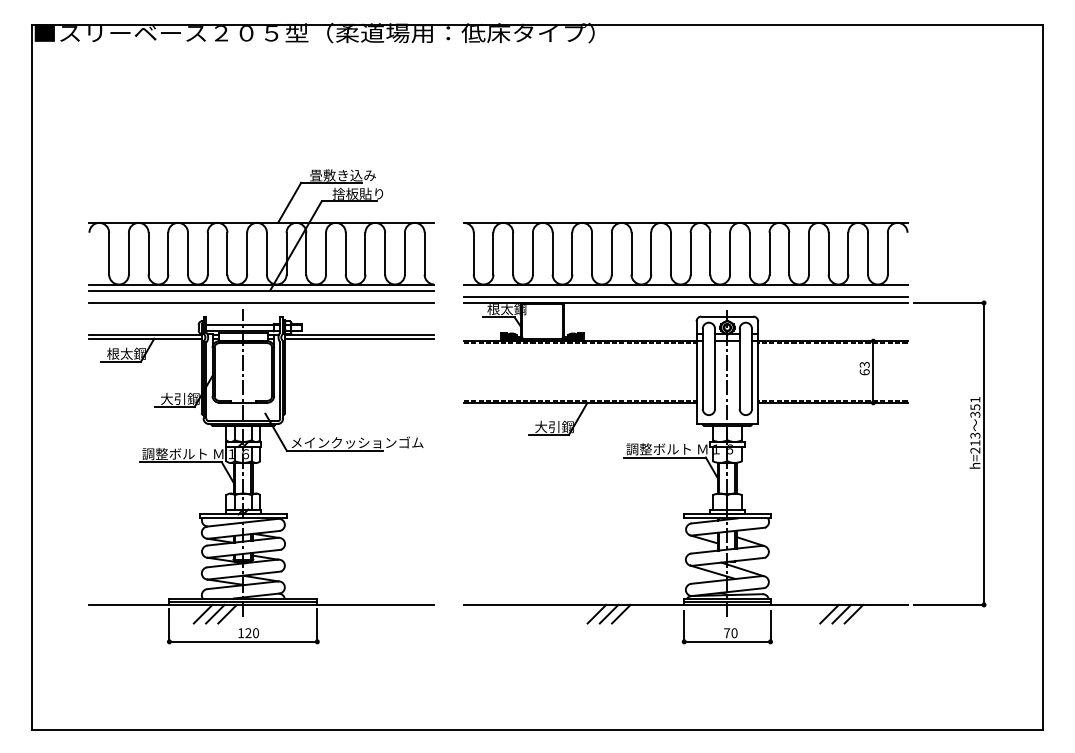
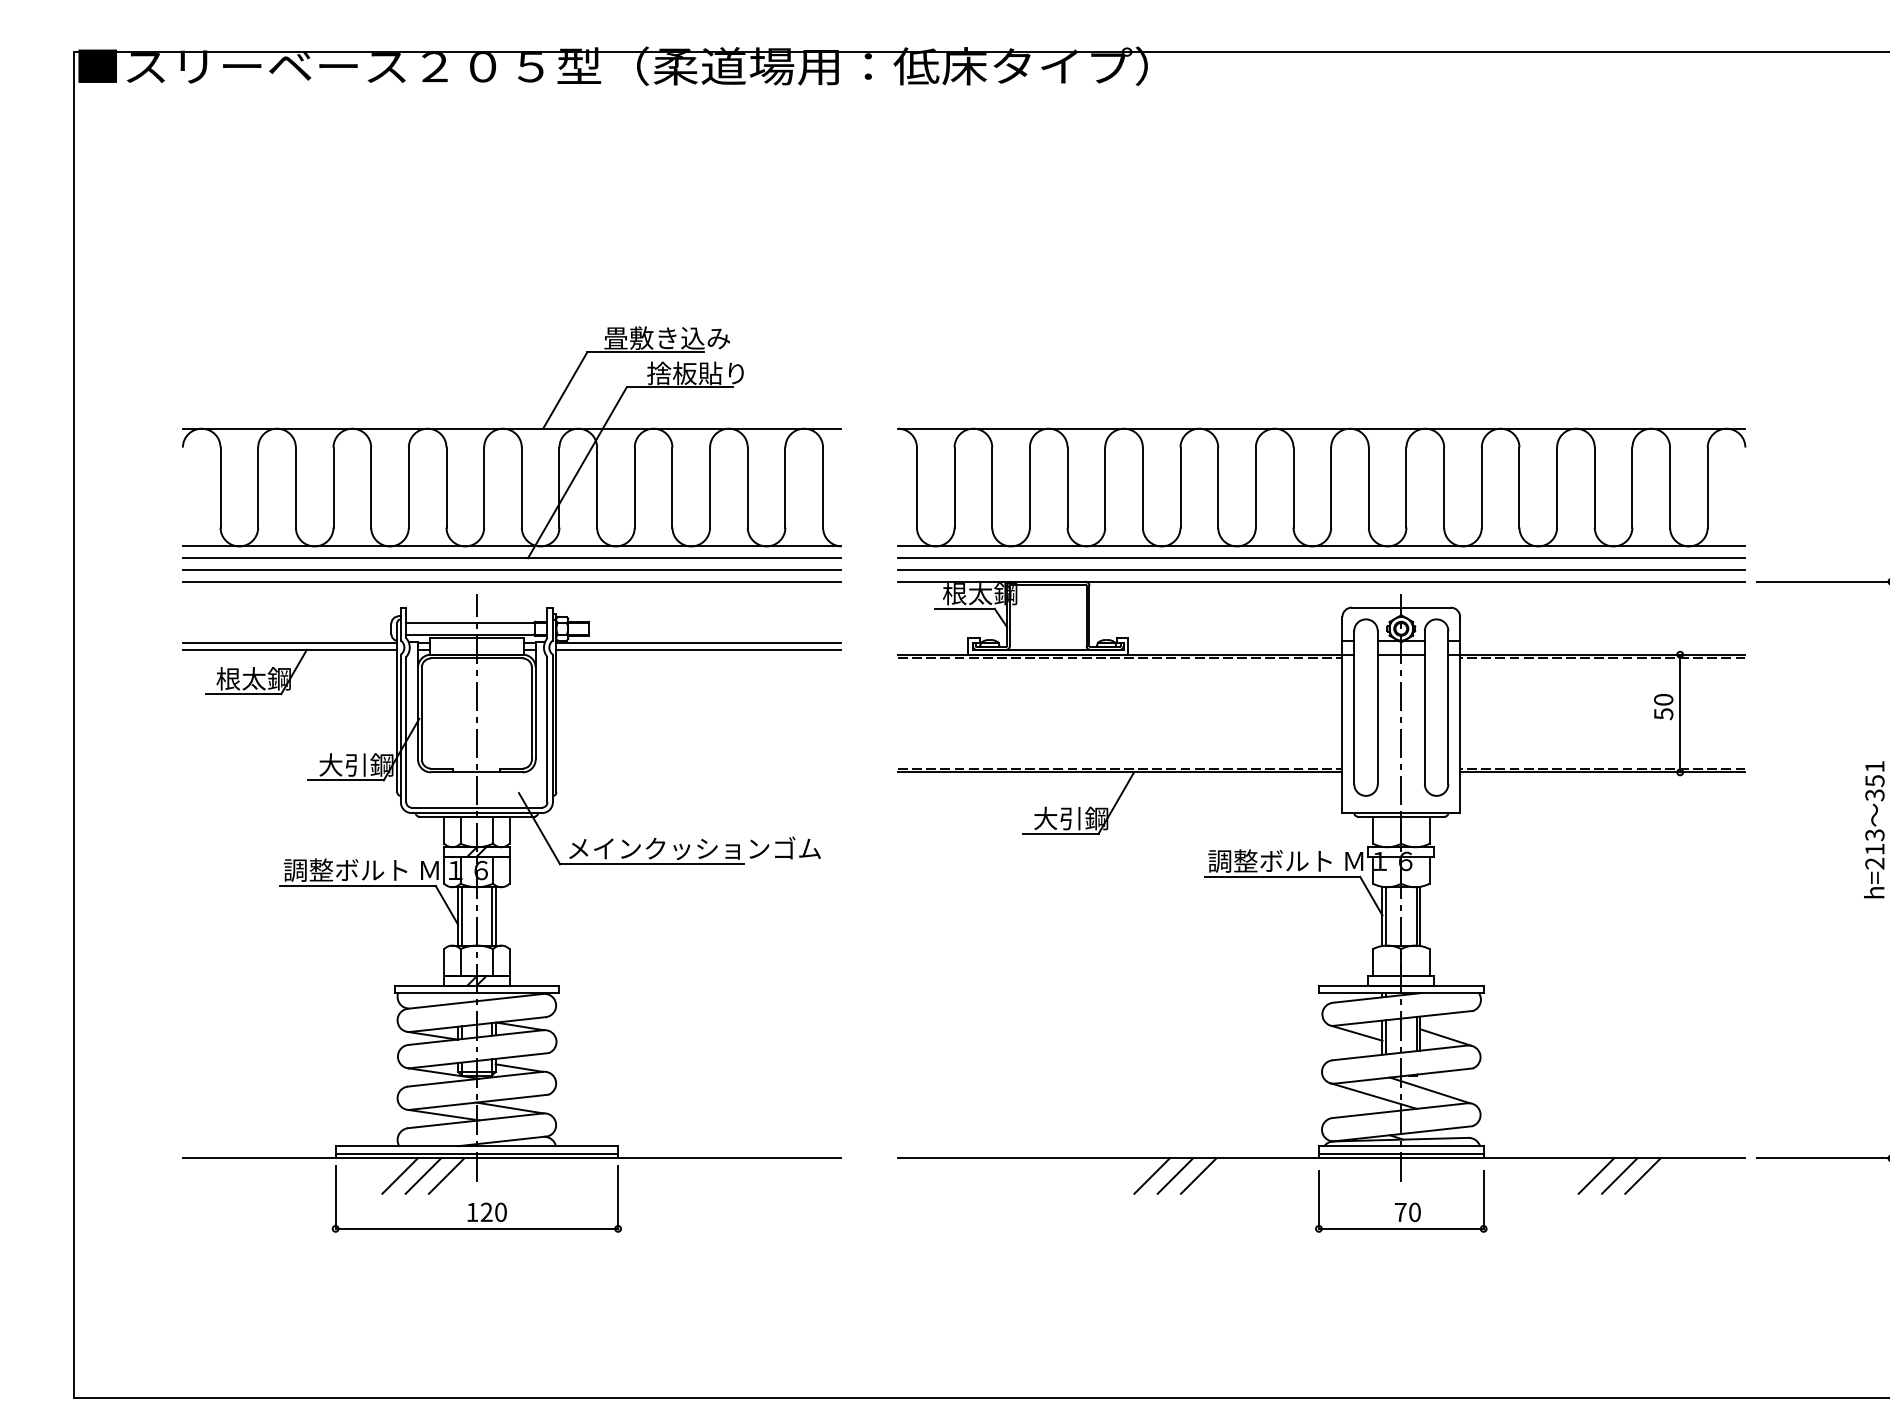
line: (685, 290) -> (1321, 557), added
line: (261, 296) -> (511, 569), added
text: (864, 368) -> (1663, 706), 63 -> 50

